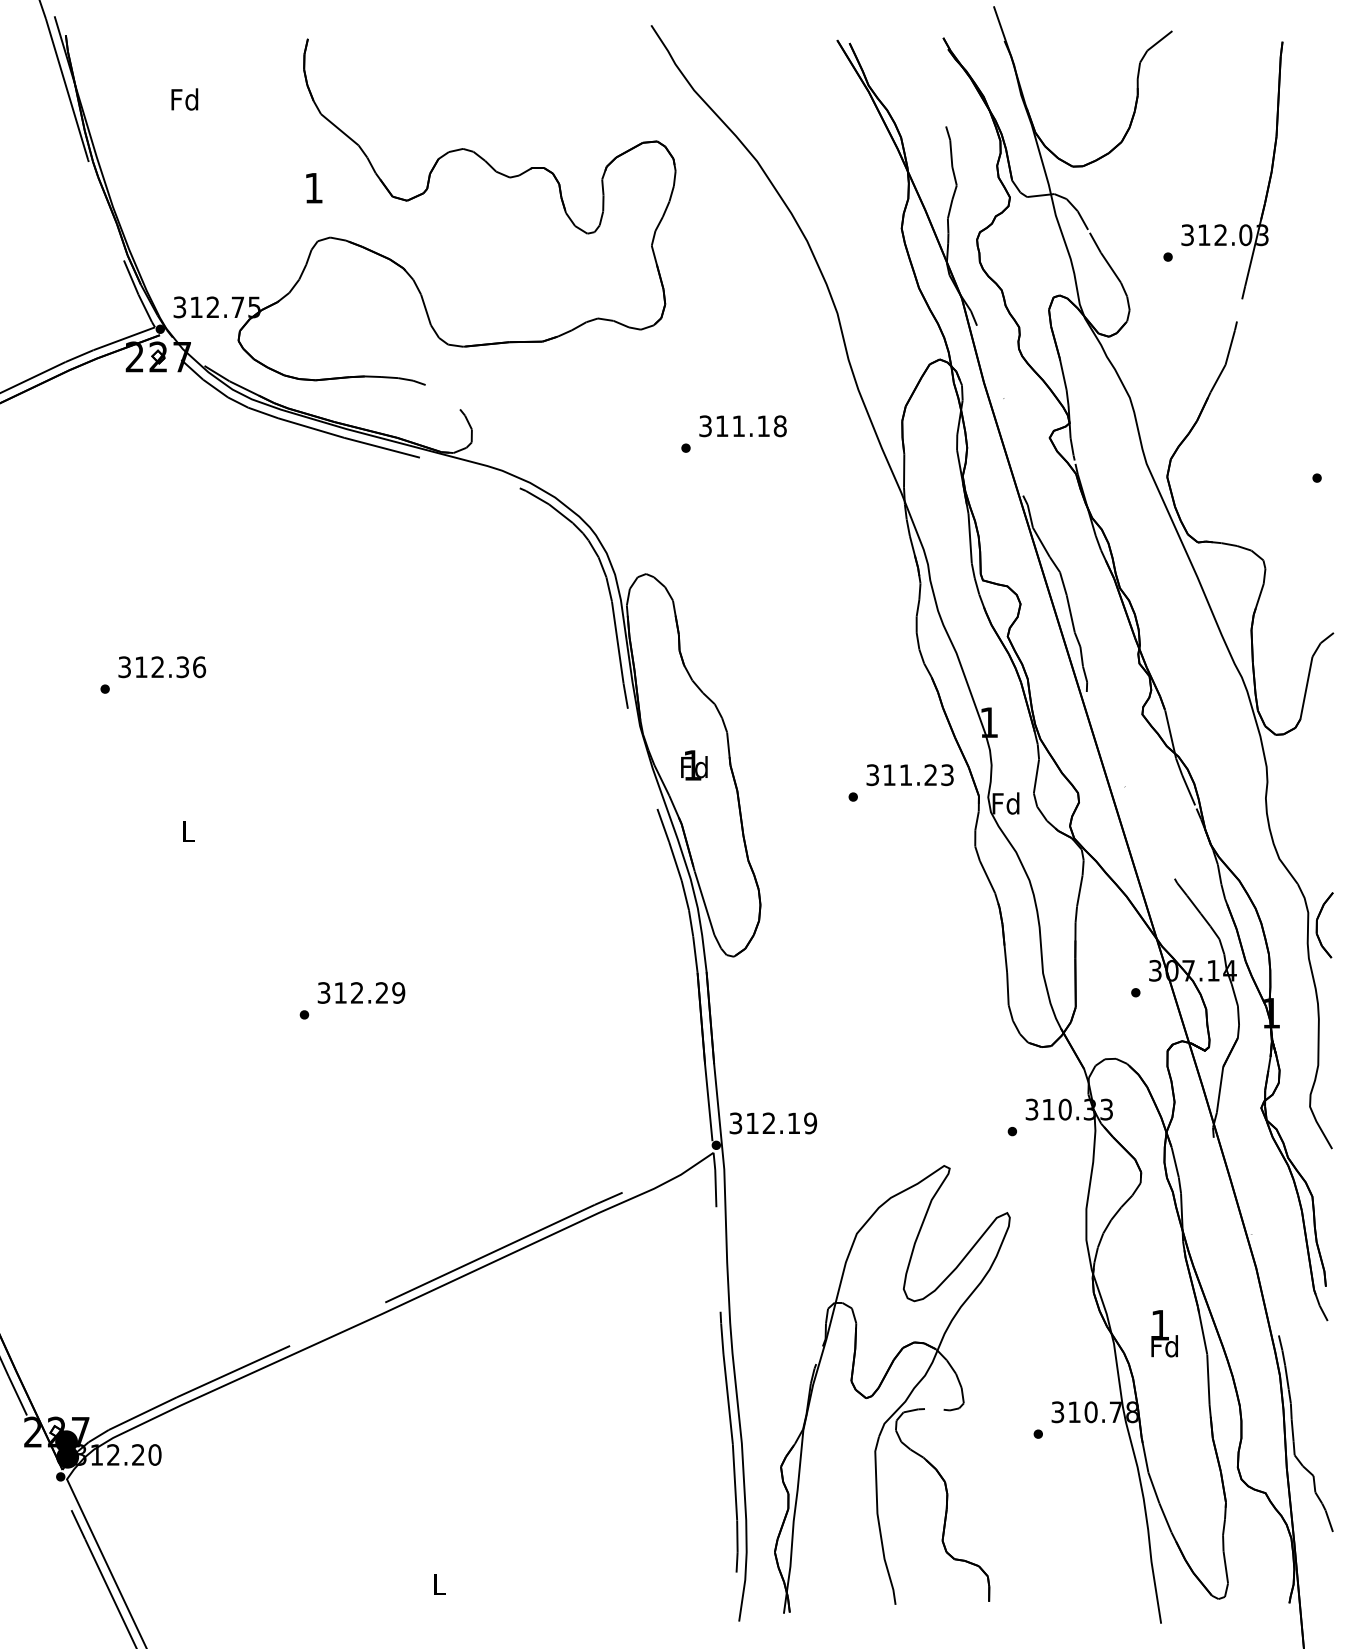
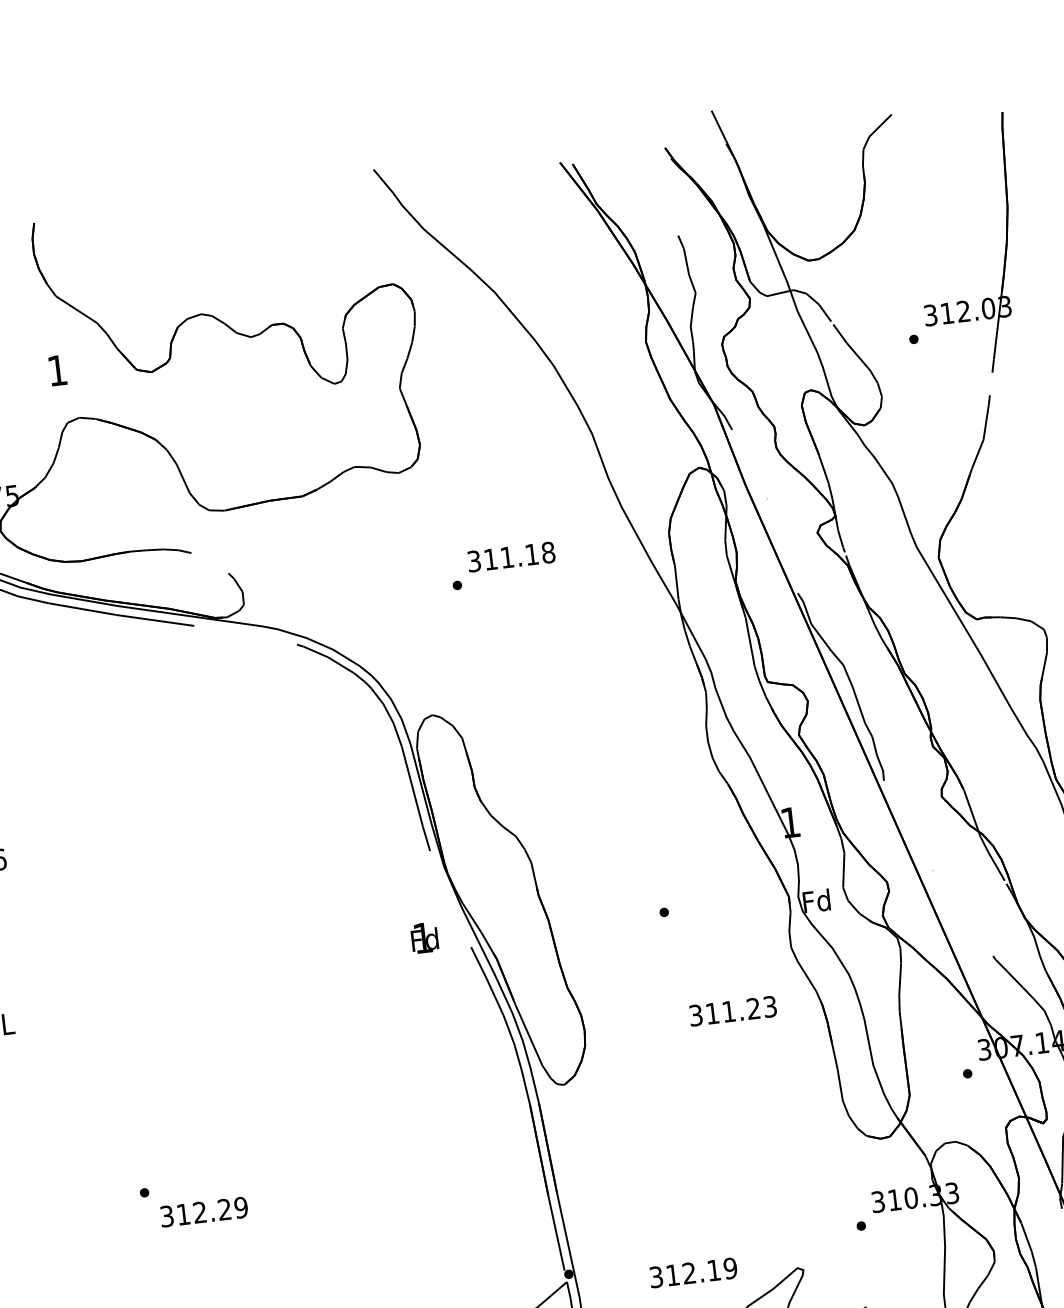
text: (694, 765) -> (424, 937), moved
text: (909, 775) -> (732, 1011), moved
text: (361, 992) -> (204, 1211), moved
text: (773, 1123) -> (693, 1272), moved

